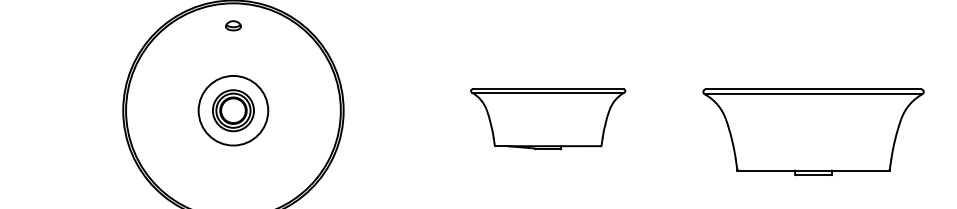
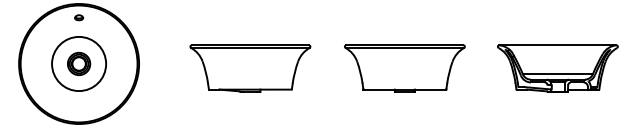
circle: (234, 109) -> (79, 63), size x1.43
part: (548, 119) -> (250, 68), size x1.43
part: (812, 131) -> (404, 68), moved

